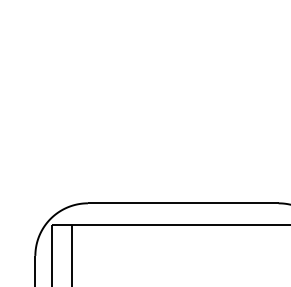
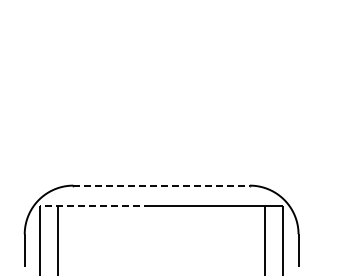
line: (184, 203) -> (162, 185), solid -> dashed
line: (111, 224) -> (95, 205), solid -> dashed

